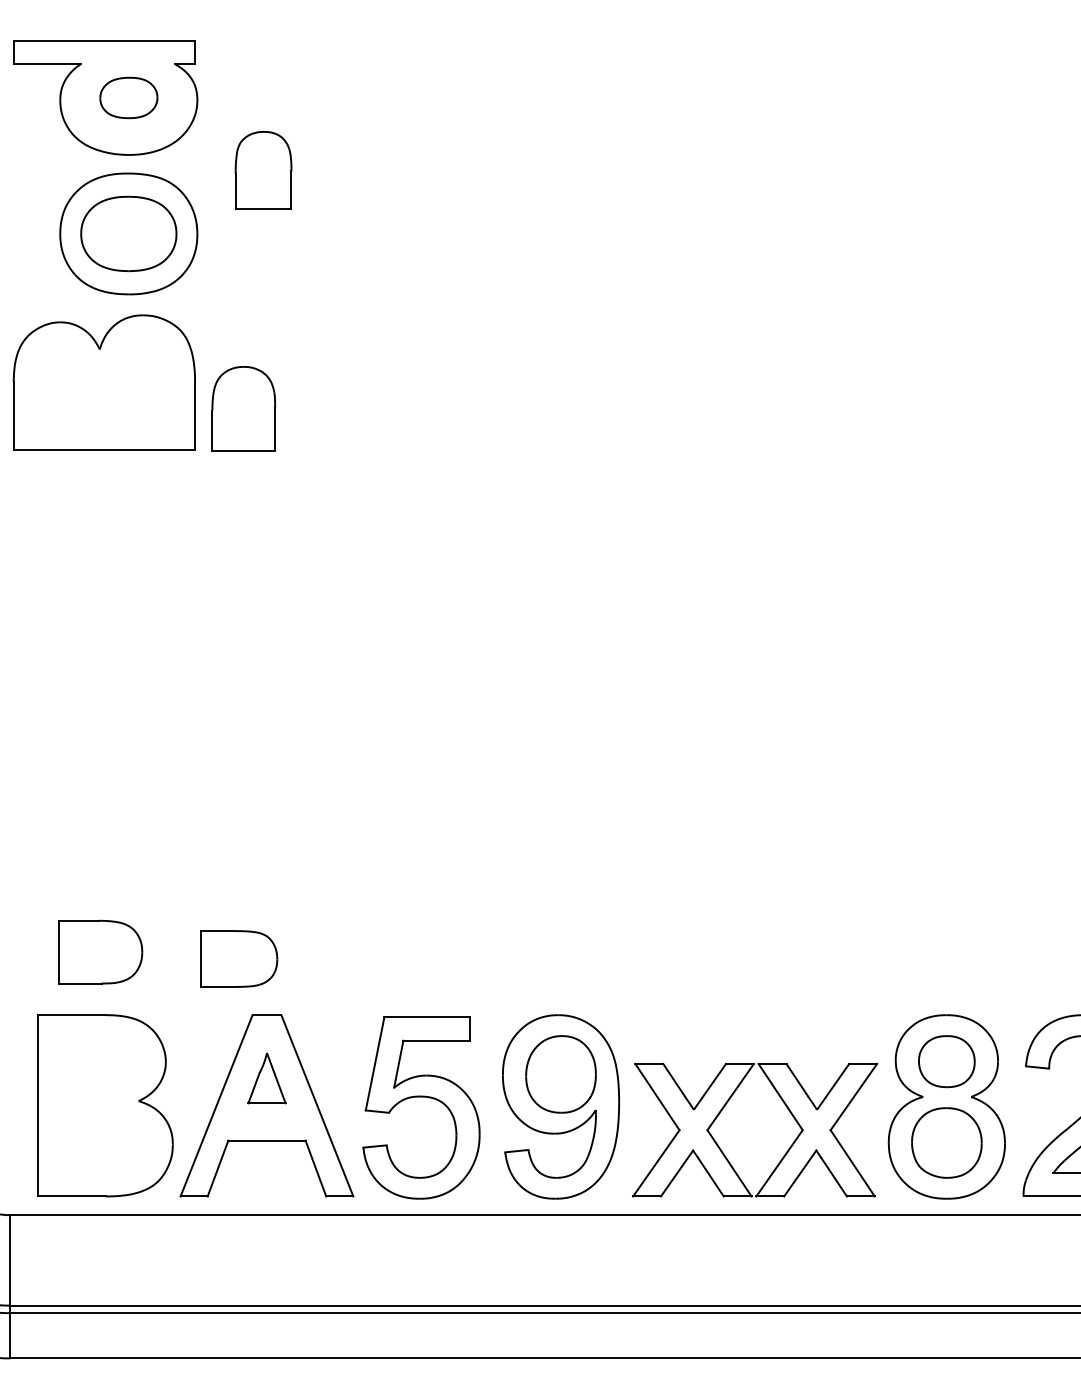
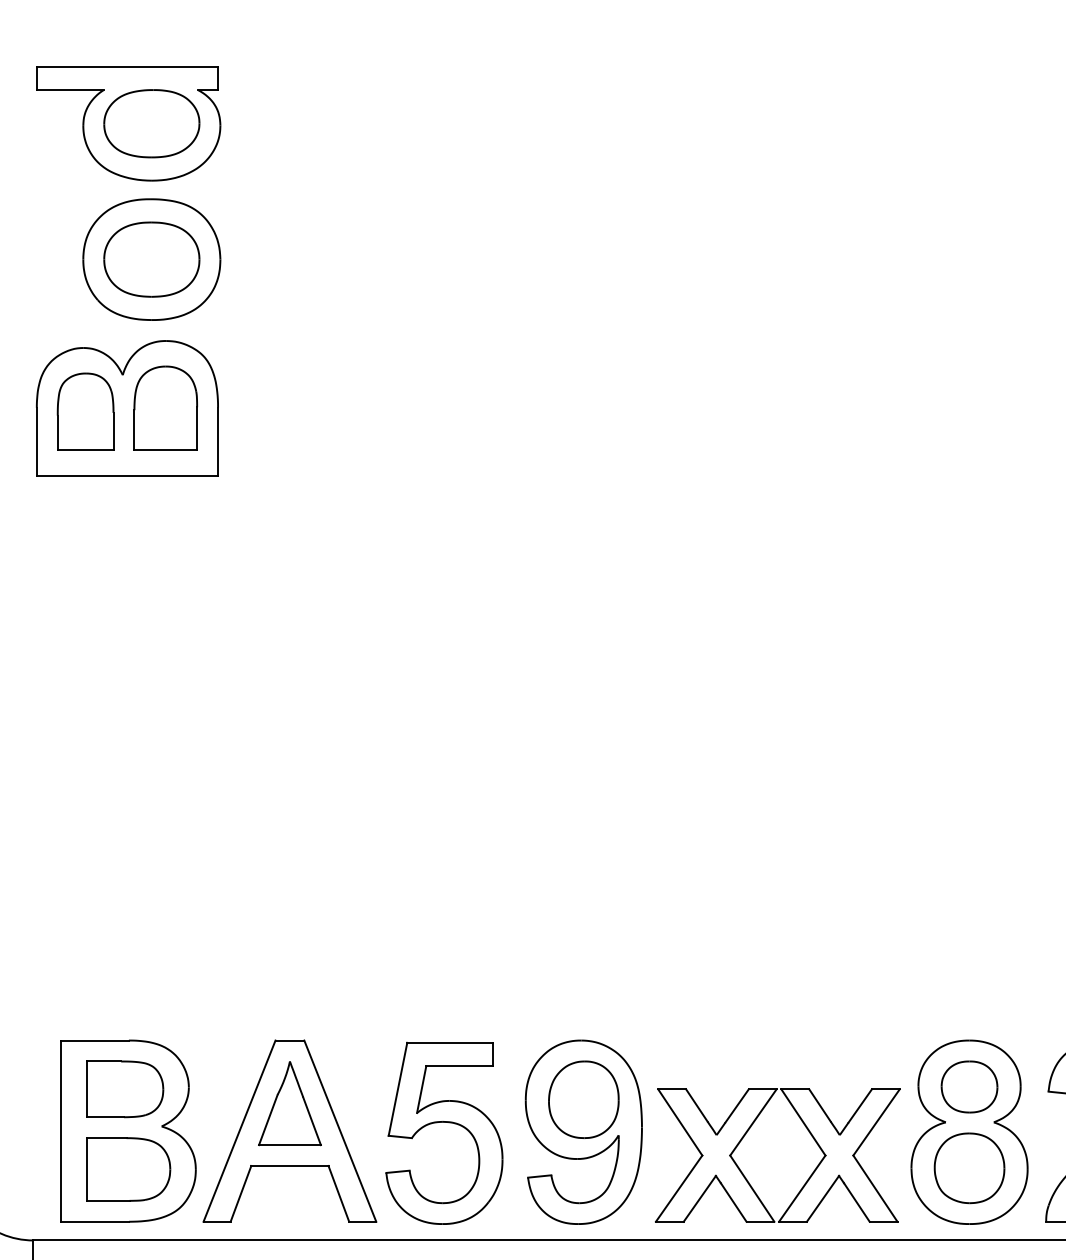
part: (128, 97) -> (151, 123), size x1.67
part: (263, 170) -> (85, 412), moved
part: (243, 408) -> (165, 408), moved
part: (100, 951) -> (128, 1168), moved
part: (239, 958) -> (125, 1088), moved
part: (266, 1078) -> (289, 1103), size x1.67

